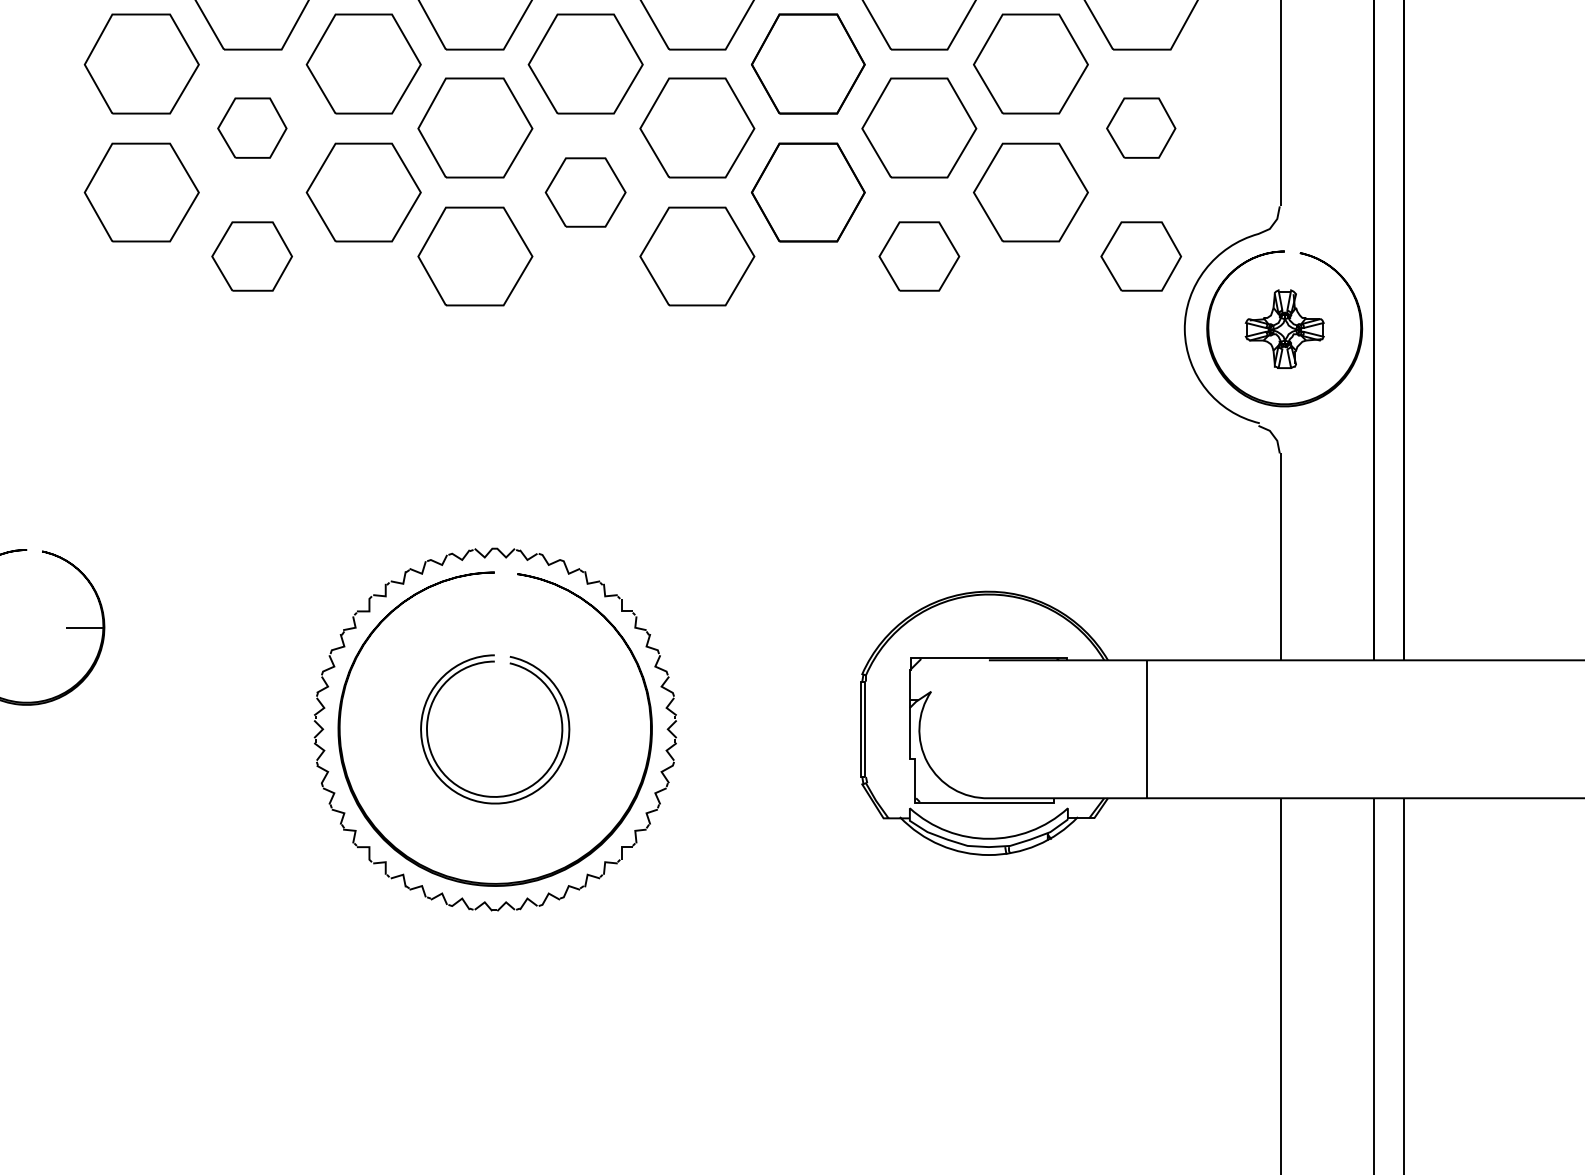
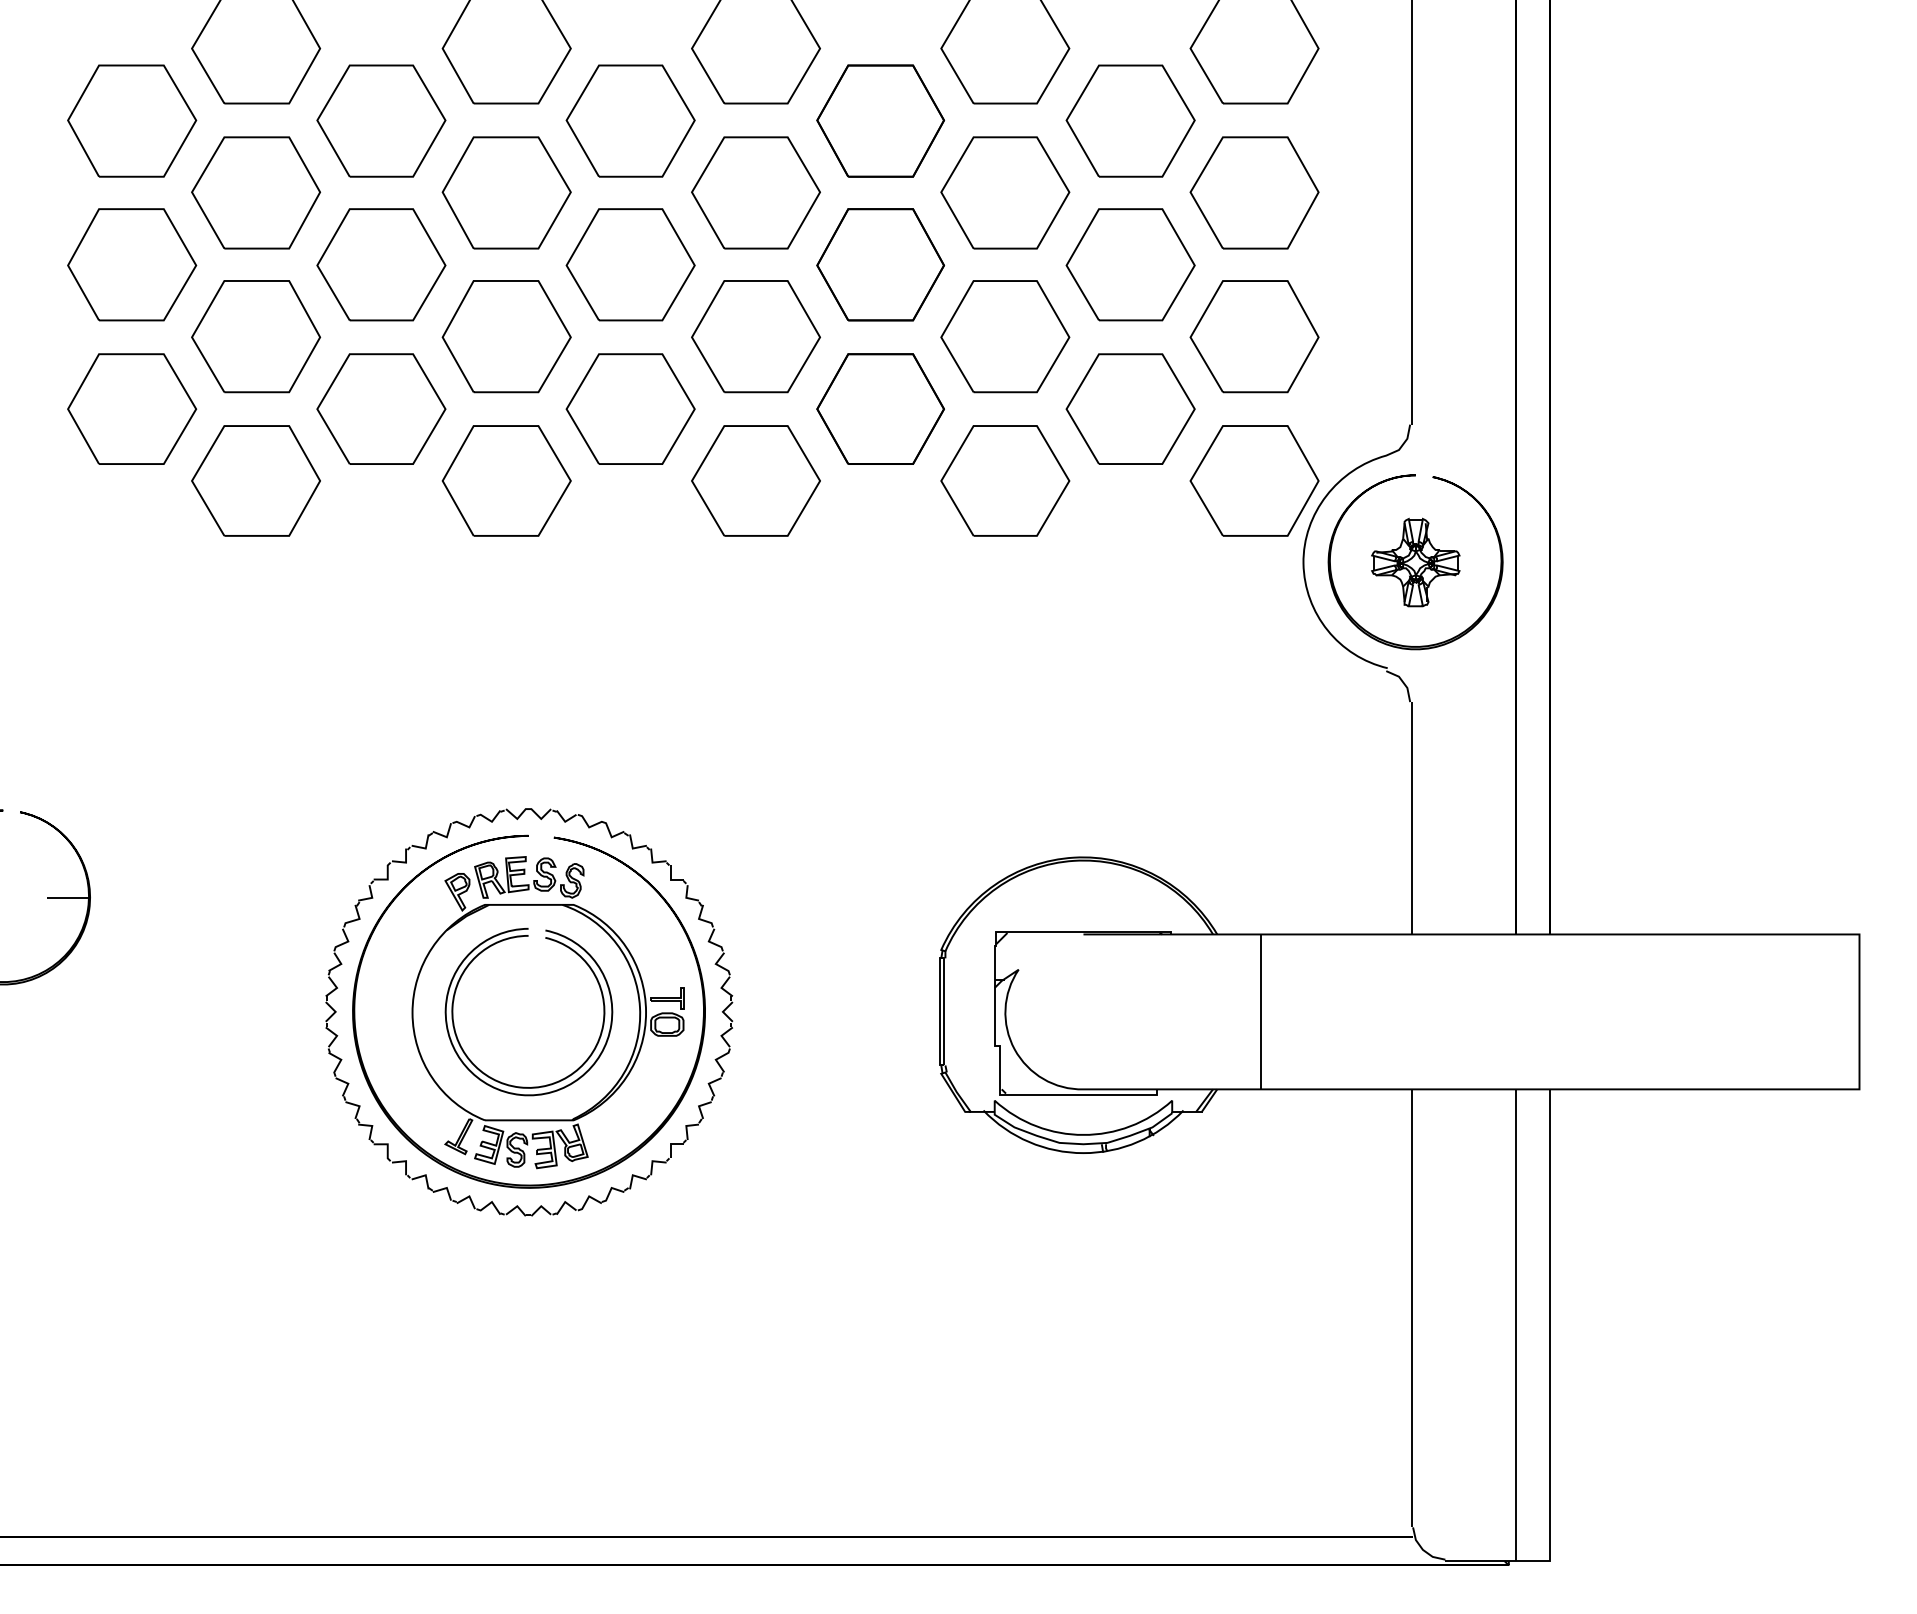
part: (252, 127) -> (256, 336), size x1.67
part: (1141, 127) -> (1254, 336), size x1.67
part: (585, 192) -> (630, 408), size x1.43
part: (251, 256) -> (255, 480), size x1.43
part: (919, 256) -> (1005, 480), size x1.43
part: (1141, 256) -> (1254, 480), size x1.43
part: (511, 729) -> (547, 1012), added

